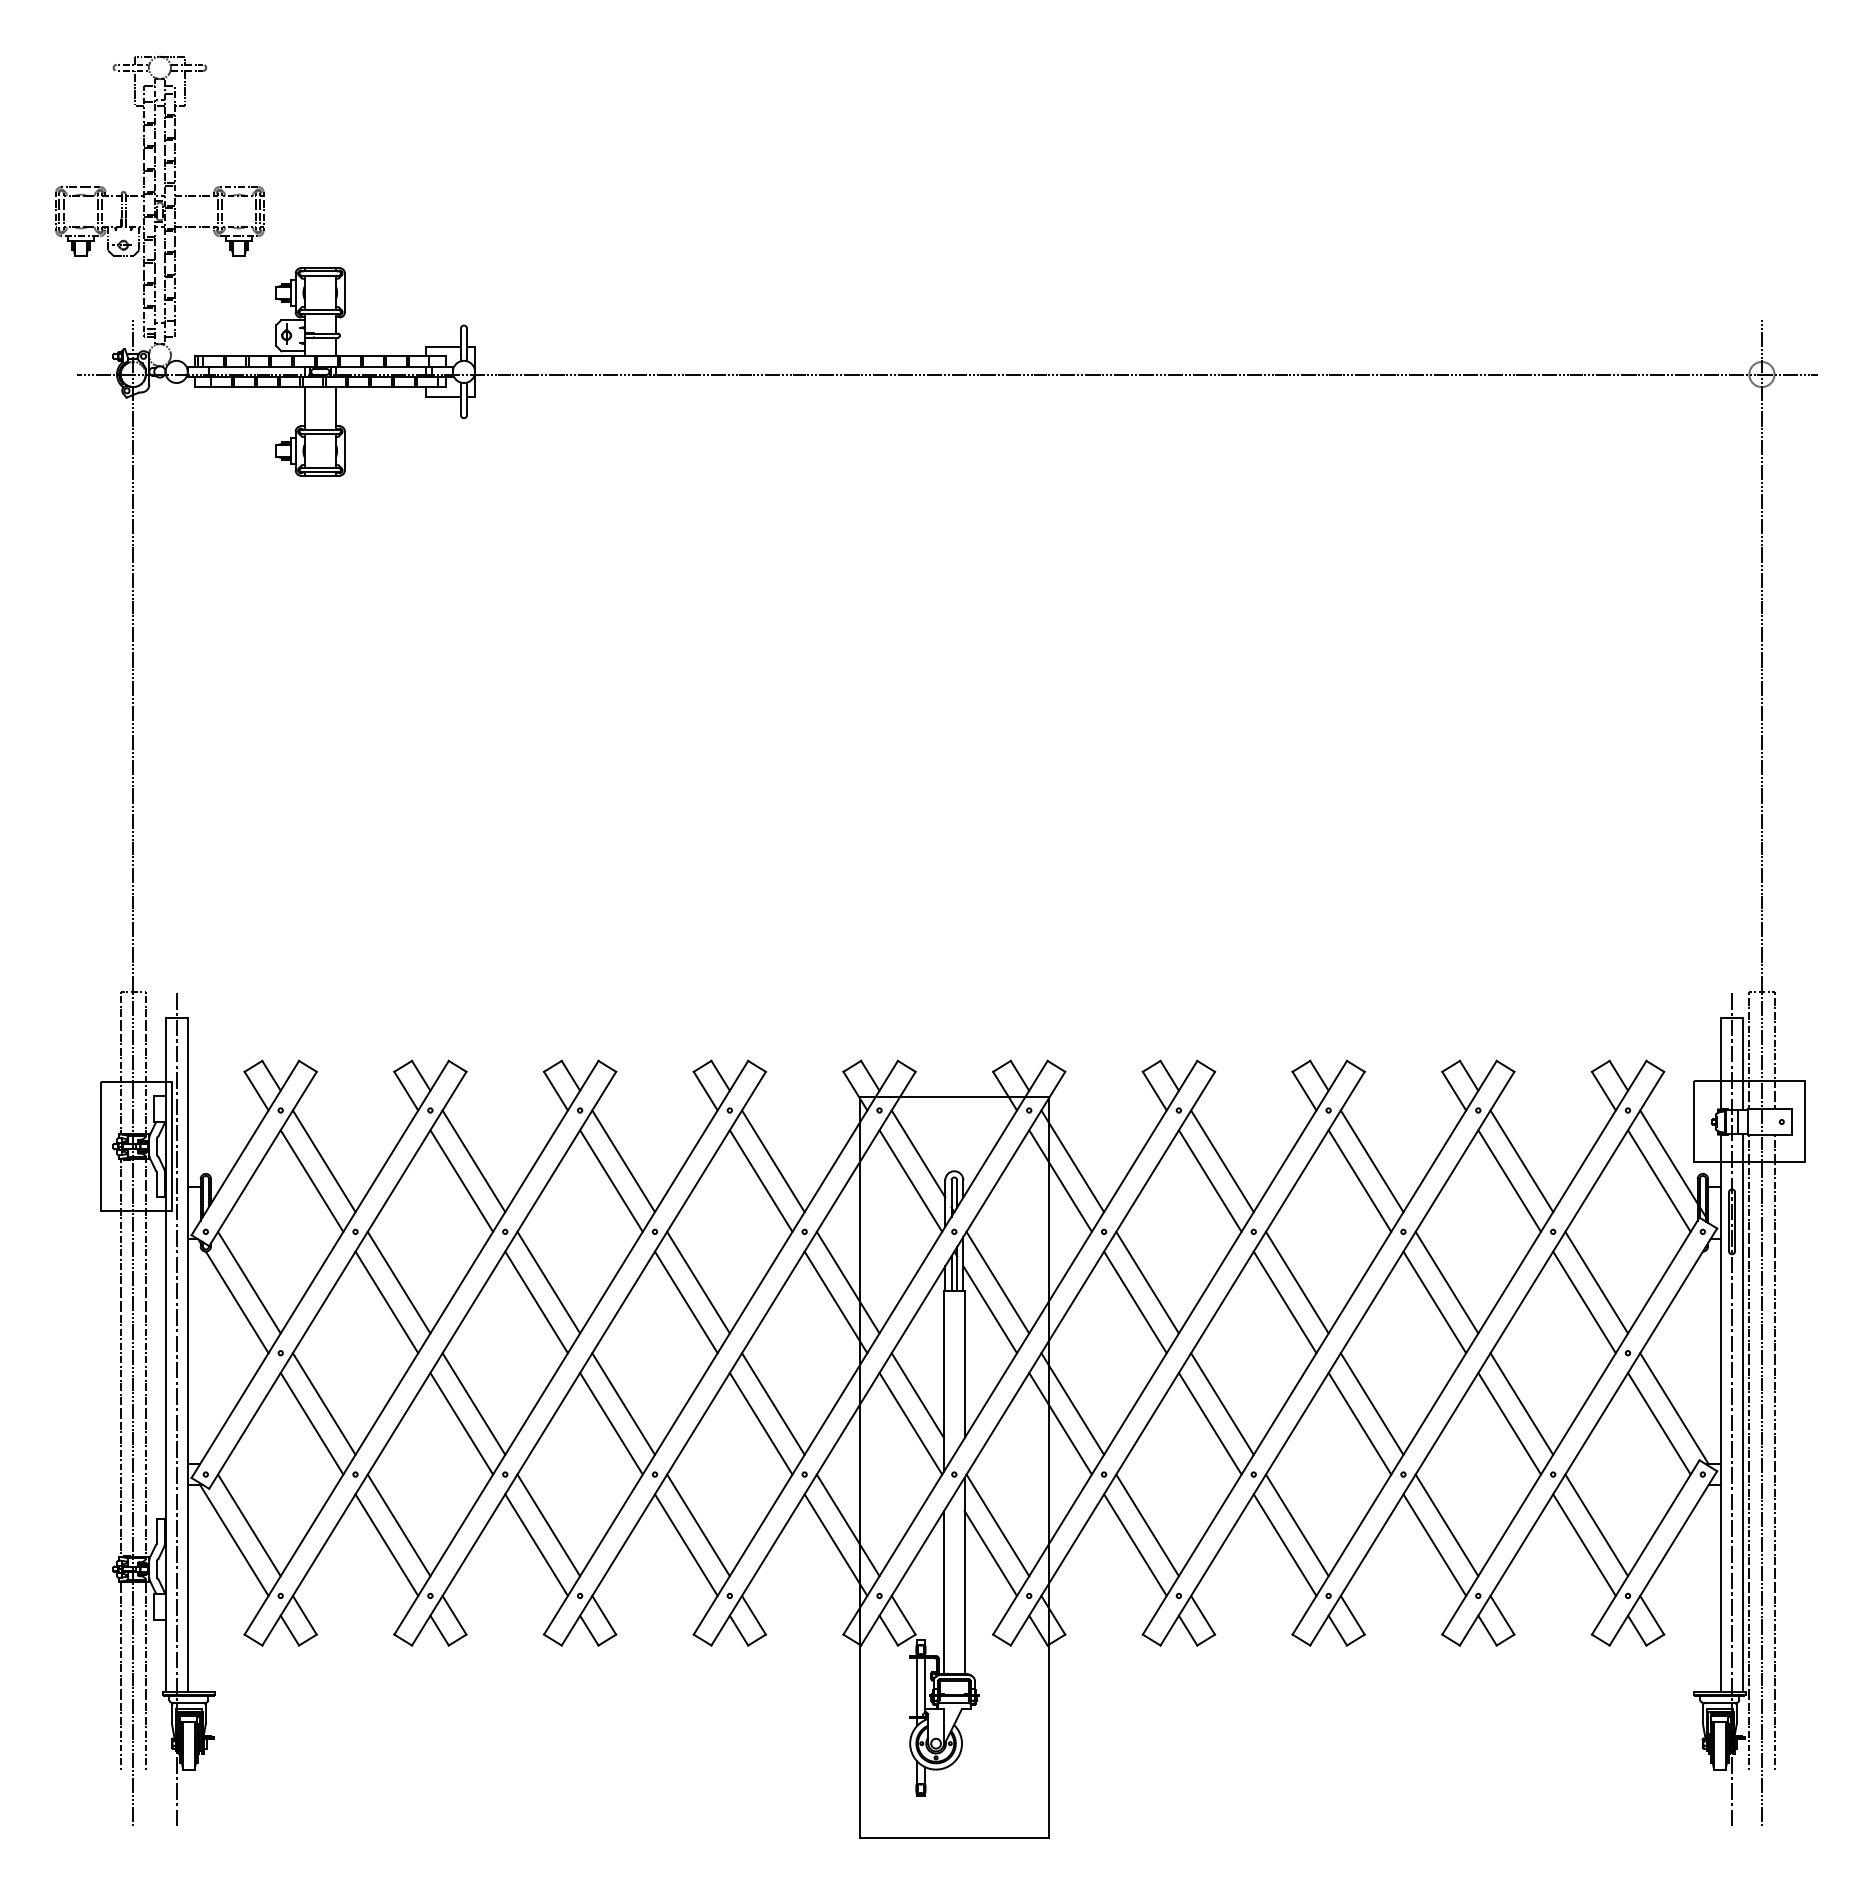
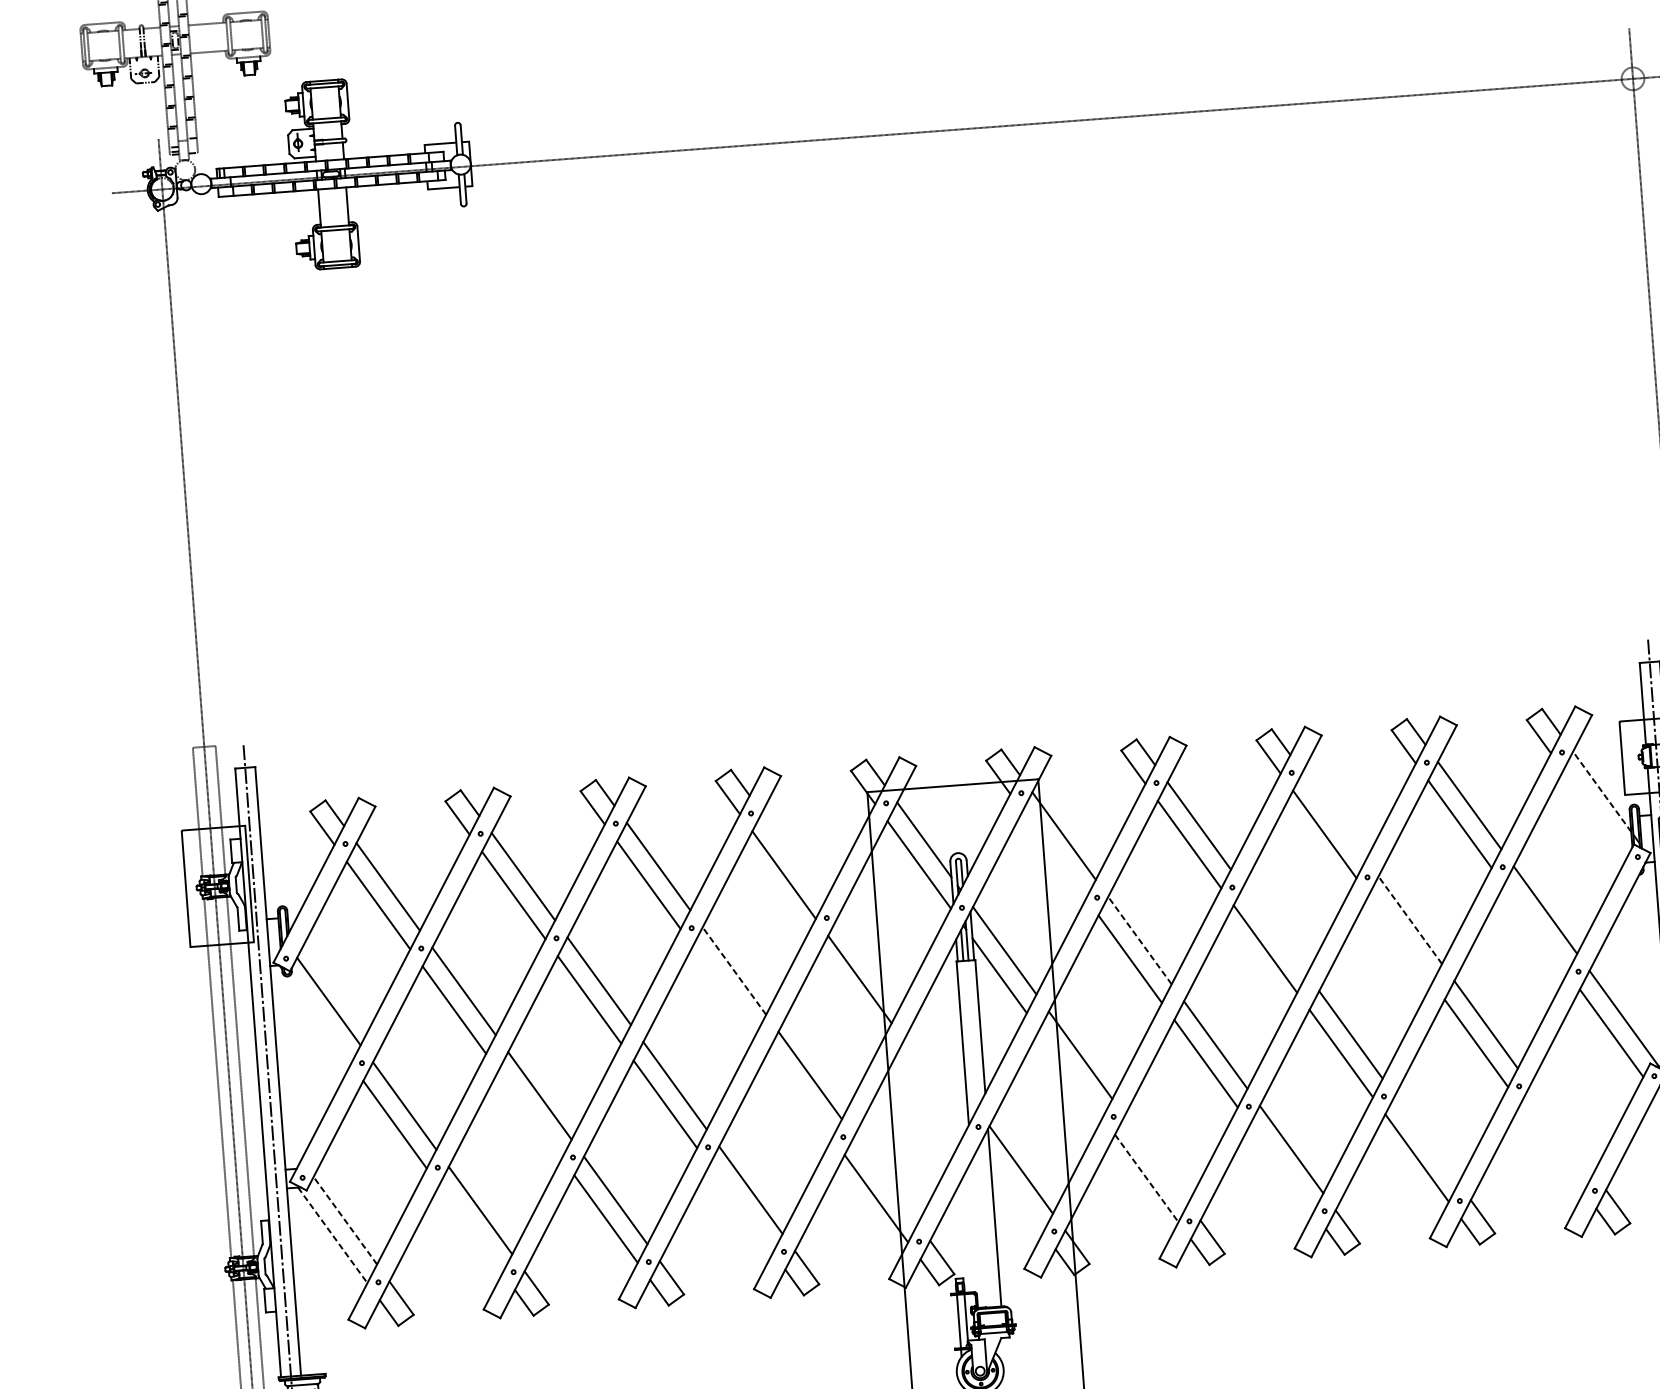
line: (1668, 1157) -> (1601, 792), solid -> dashed
line: (773, 1161) -> (793, 856), removed
line: (1371, 1161) -> (1333, 815), removed
line: (1060, 1180) -> (1054, 854), removed
line: (1659, 1180) -> (1595, 813), removed
line: (698, 1282) -> (734, 970), solid -> dashed
line: (847, 1282) -> (868, 960), removed
line: (1147, 1282) -> (1139, 940), solid -> dashed
line: (1296, 1282) -> (1274, 930), removed
line: (1446, 1282) -> (1409, 920), solid -> dashed
line: (236, 1302) -> (318, 1020), removed
line: (685, 1302) -> (724, 989), removed
line: (1434, 1302) -> (1400, 939), removed
line: (1584, 1302) -> (1535, 928), removed
line: (917, 1395) -> (939, 1058), removed
line: (461, 1423) -> (529, 1114), removed
line: (760, 1423) -> (799, 1094), removed
line: (910, 1423) -> (935, 1083), removed
line: (1060, 1423) -> (1070, 1073), removed
line: (249, 1525) -> (345, 1220), solid -> dashed
line: (847, 1525) -> (885, 1180), removed
line: (1147, 1525) -> (1156, 1159), removed
line: (1446, 1525) -> (1426, 1139), removed
line: (1596, 1525) -> (1561, 1129), removed
line: (234, 1540) -> (332, 1235), solid -> dashed
line: (386, 1544) -> (470, 1228), removed
line: (685, 1544) -> (740, 1208), removed
line: (1284, 1544) -> (1281, 1167), removed
line: (1584, 1544) -> (1552, 1147), removed
line: (1135, 1545) -> (1146, 1178), solid -> dashed
line: (990, 1553) -> (1016, 1195), removed
line: (943, 1592) -> (976, 1234), removed

